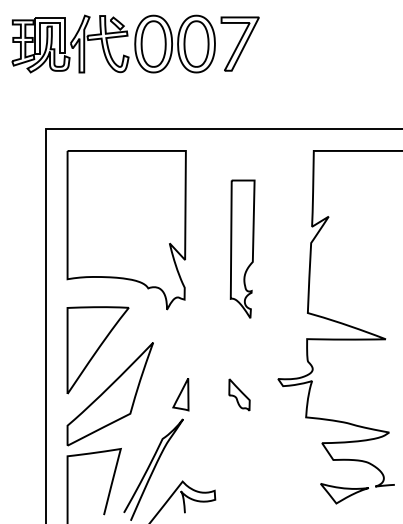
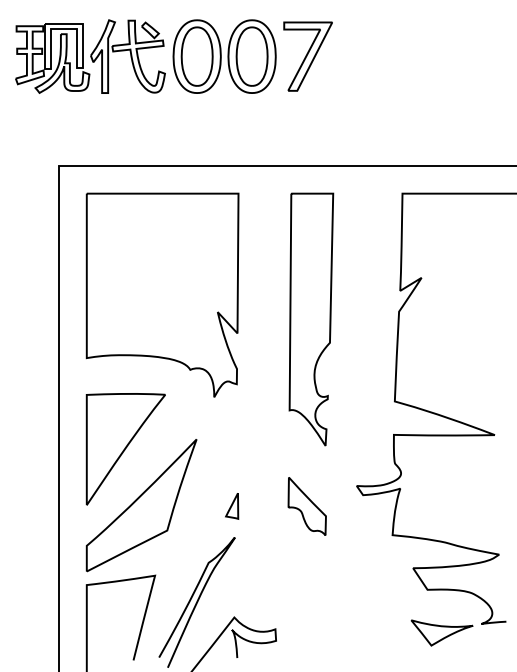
part: (242, 249) -> (311, 319), size x1.43
part: (180, 394) -> (231, 505), size x0.62
part: (239, 394) -> (307, 505), size x1.43

